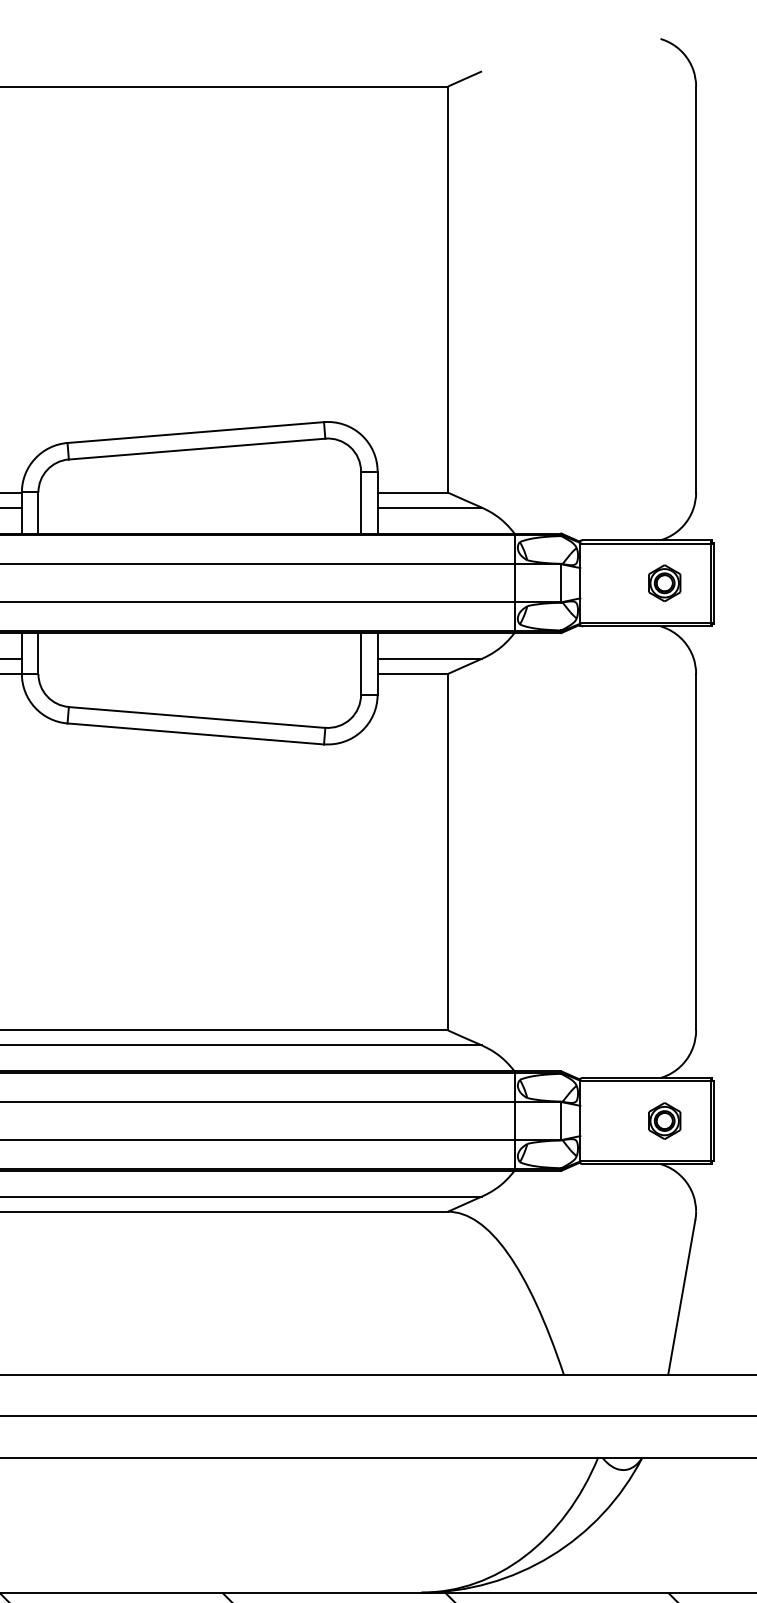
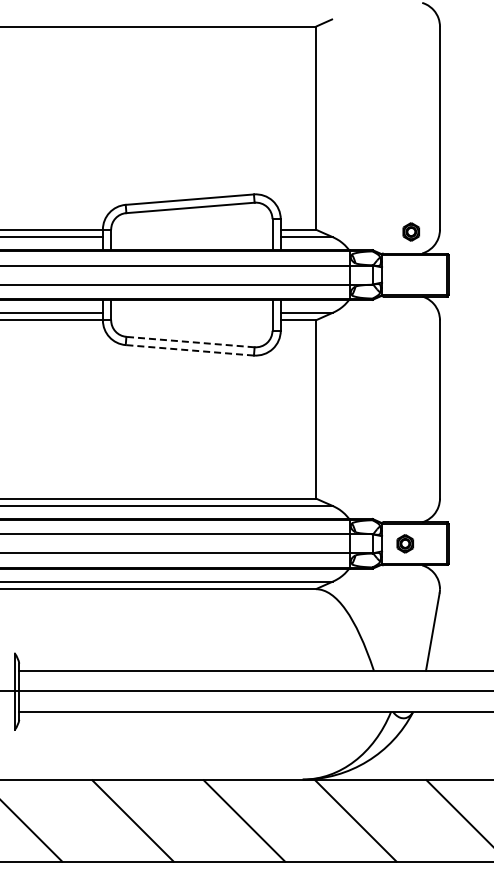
part: (663, 582) -> (410, 231), moved
line: (197, 718) -> (190, 342), solid -> dashed
line: (195, 734) -> (189, 350), solid -> dashed
part: (663, 1120) -> (404, 543), moved

